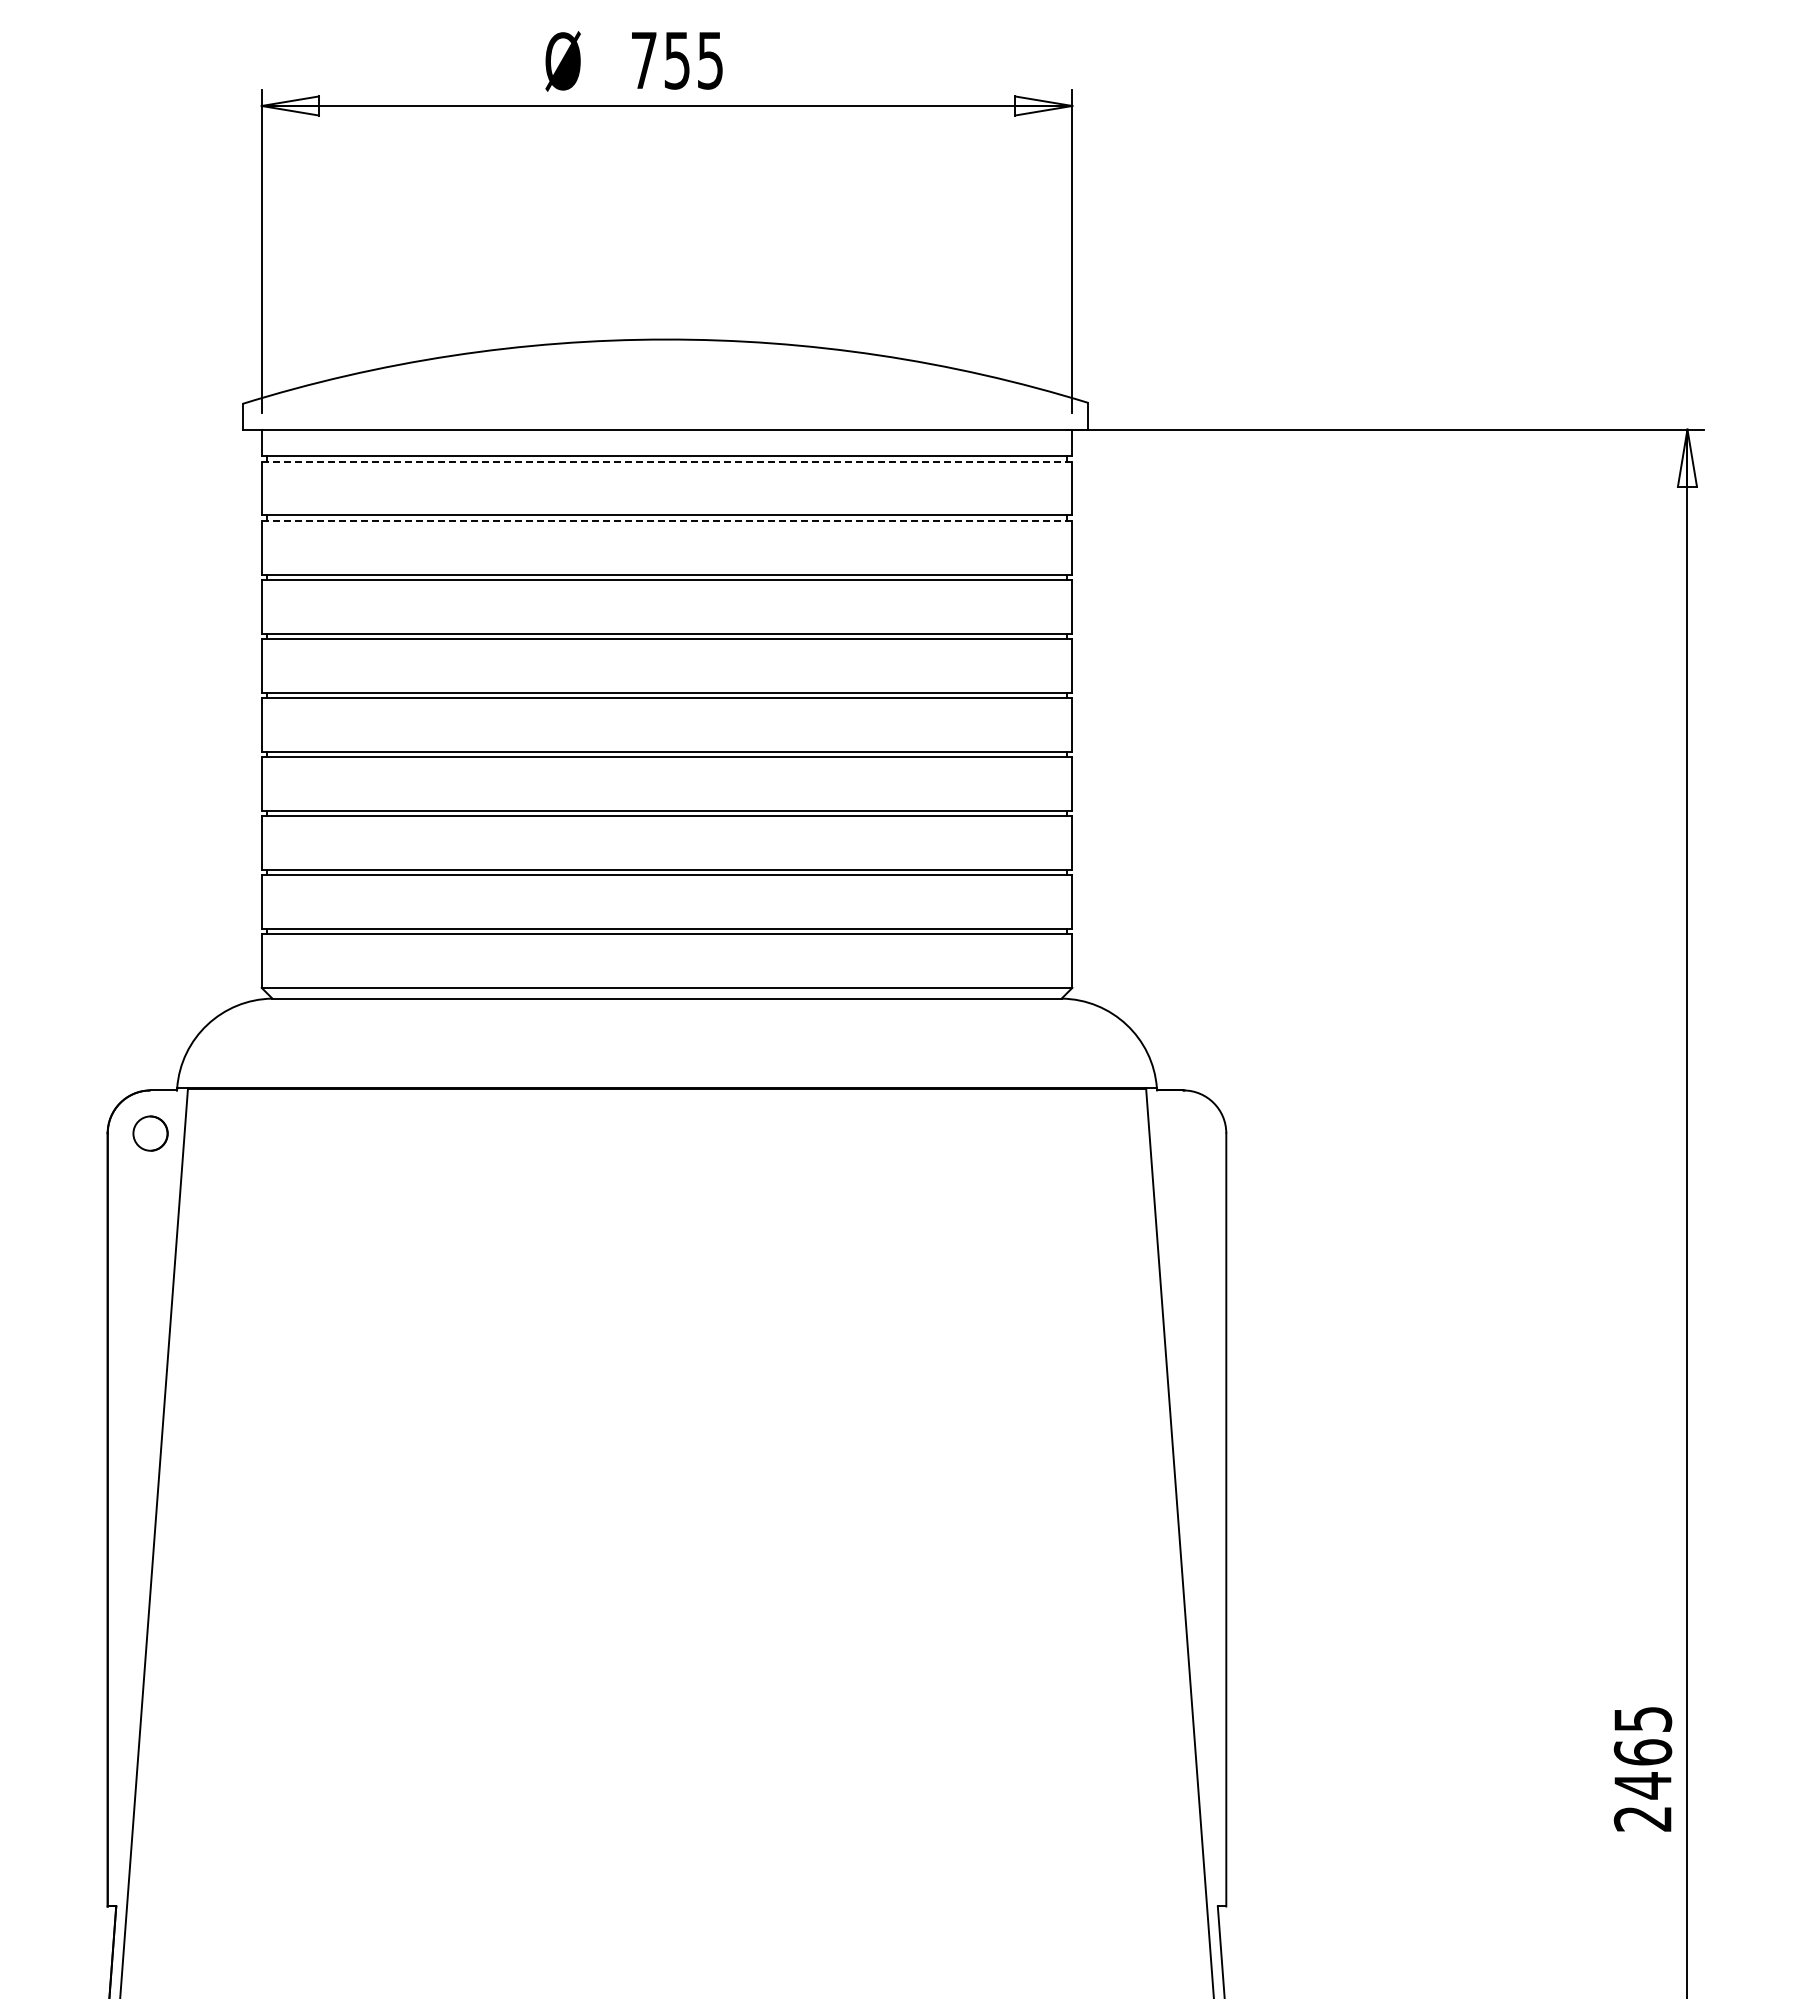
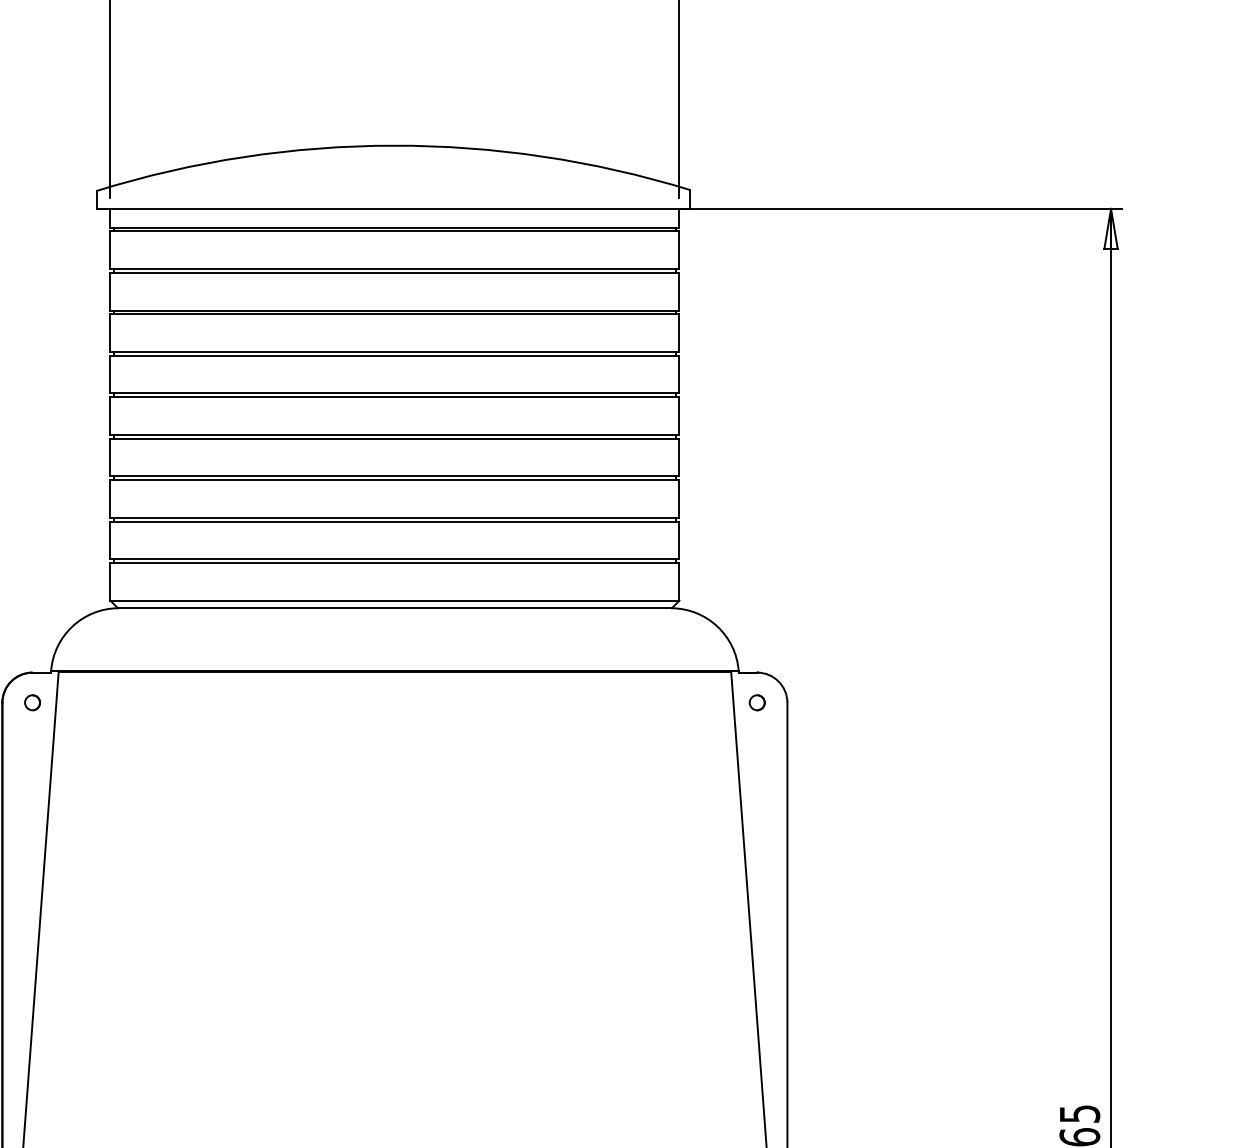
line: (667, 461) -> (395, 231), dashed -> solid
line: (667, 520) -> (395, 272), dashed -> solid
part: (150, 1132) -> (32, 702), size x0.62
part: (1182, 1133) -> (756, 702), added

